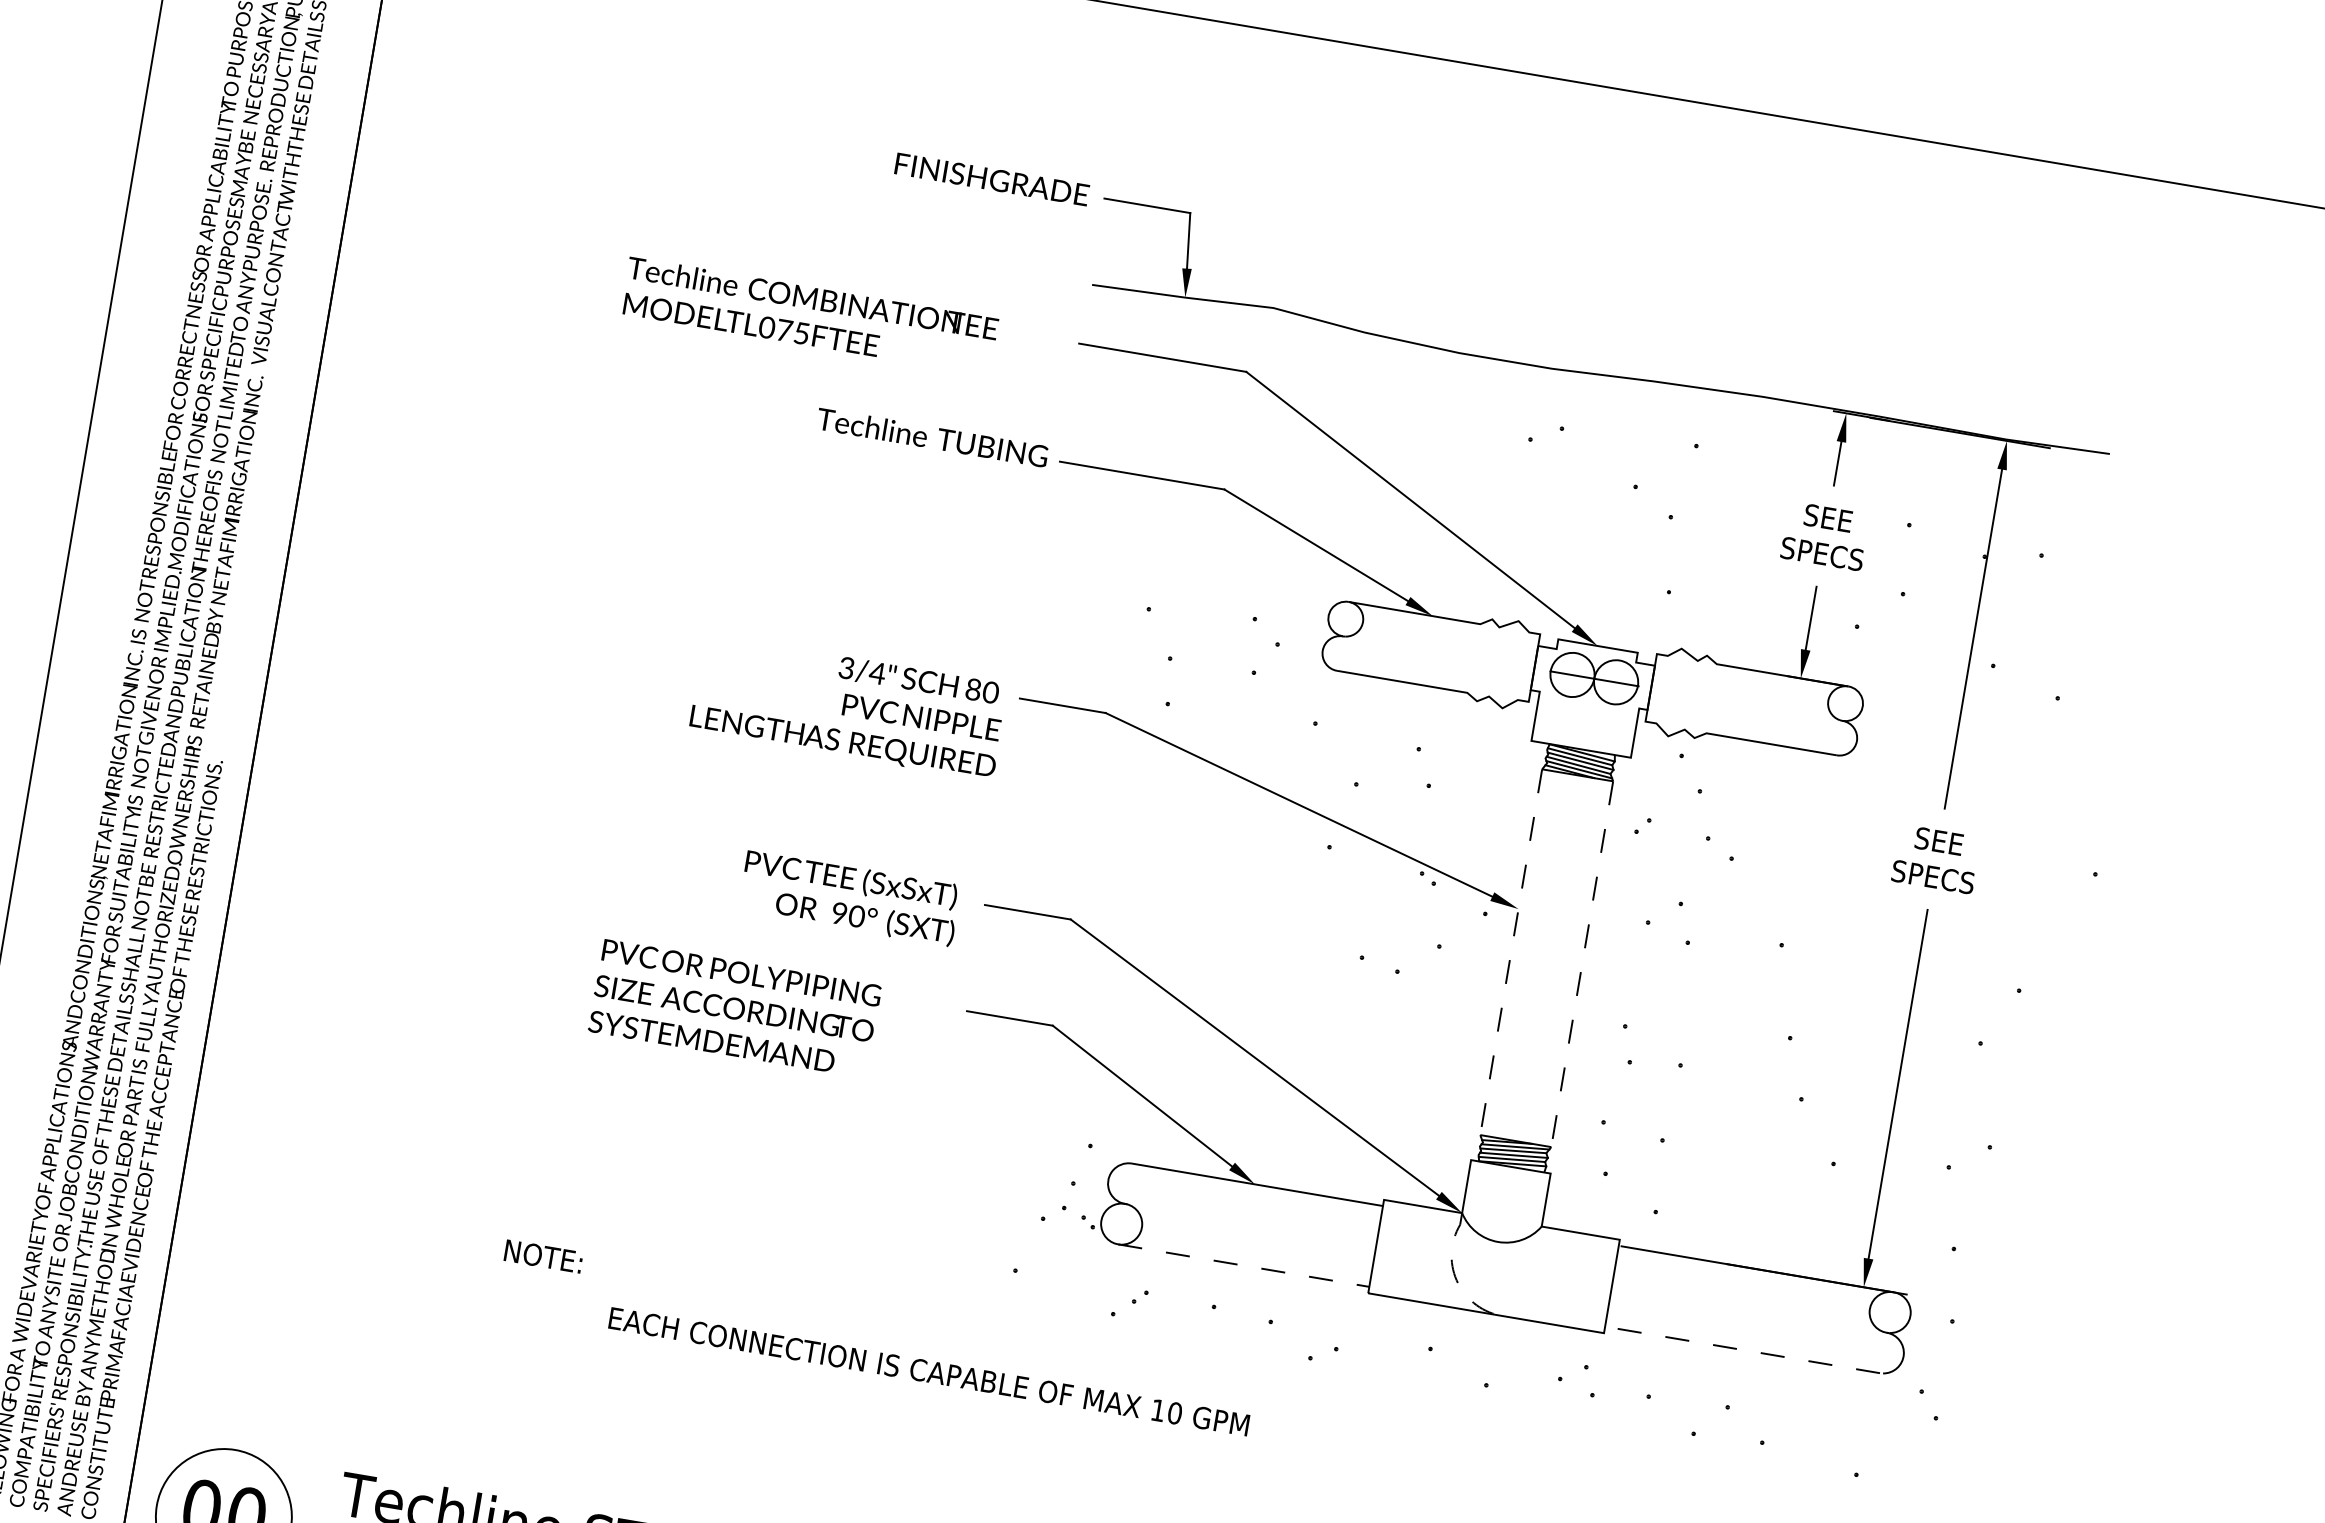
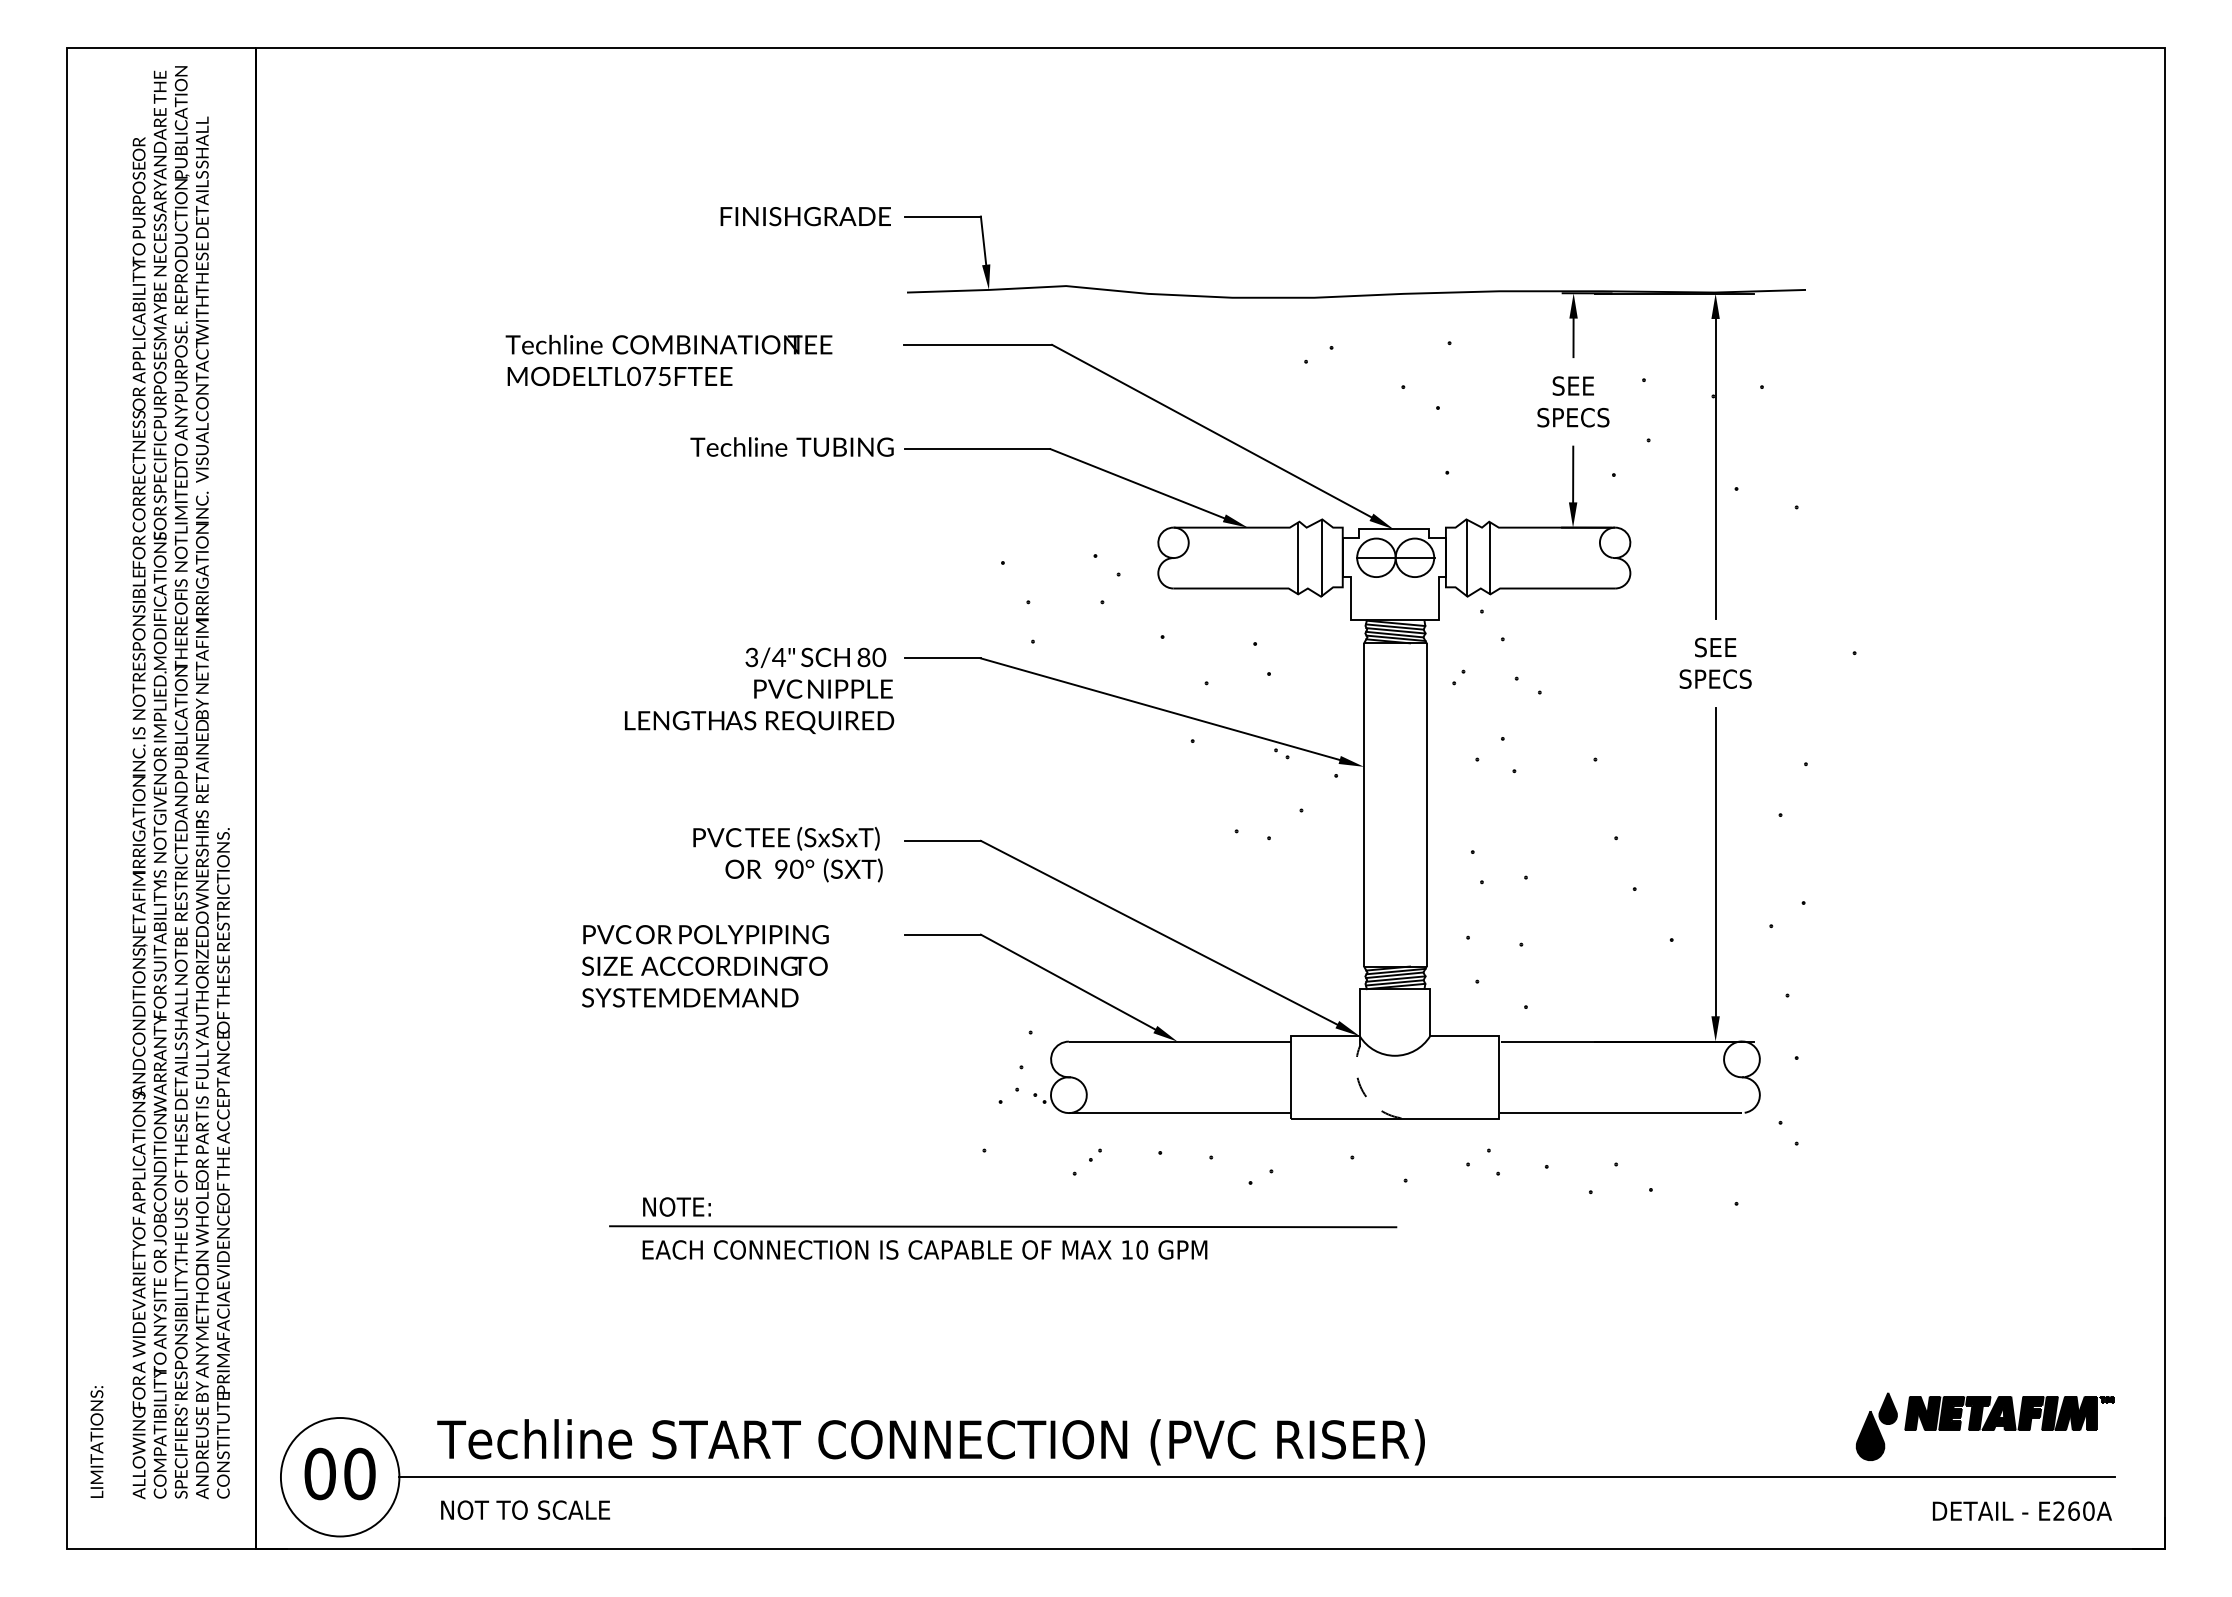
line: (1484, 660) -> (1298, 558), added
line: (1510, 664) -> (1321, 557), added
line: (1675, 691) -> (1467, 557), added
line: (1701, 697) -> (1490, 558), added
line: (1511, 951) -> (1364, 804), dashed -> solid
line: (1581, 963) -> (1426, 804), dashed -> solid
text: (543, 1255) -> (676, 1206), moved
line: (1243, 1266) -> (1179, 1113), dashed -> solid
line: (1742, 1350) -> (1620, 1113), dashed -> solid
line: (1022, 1360) -> (1003, 1226), added

